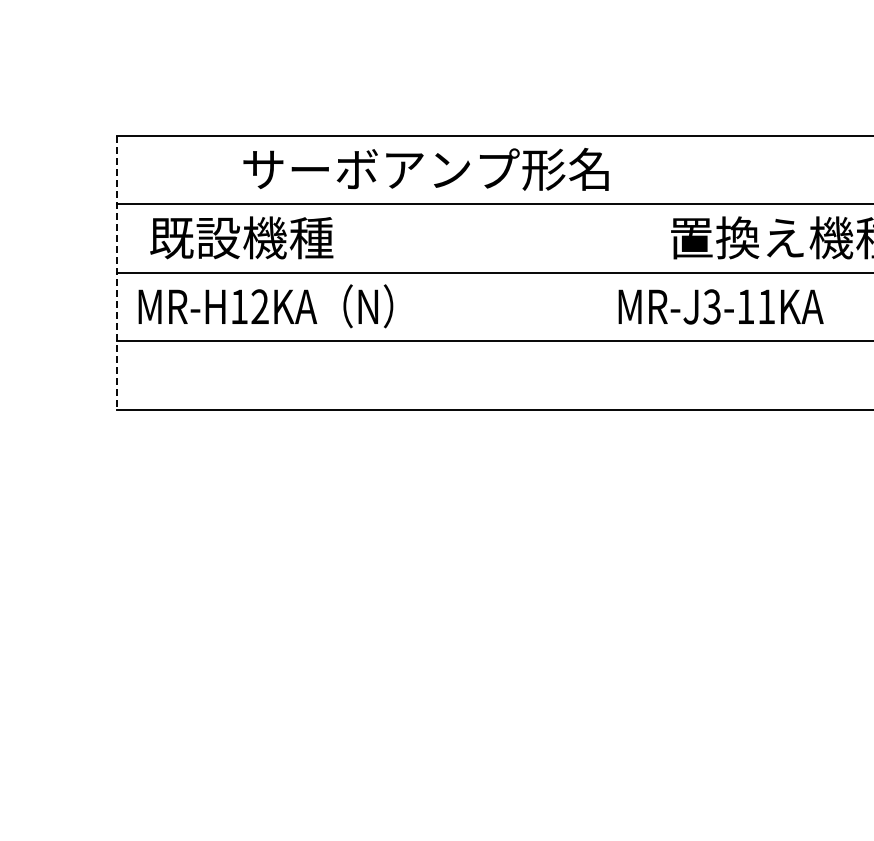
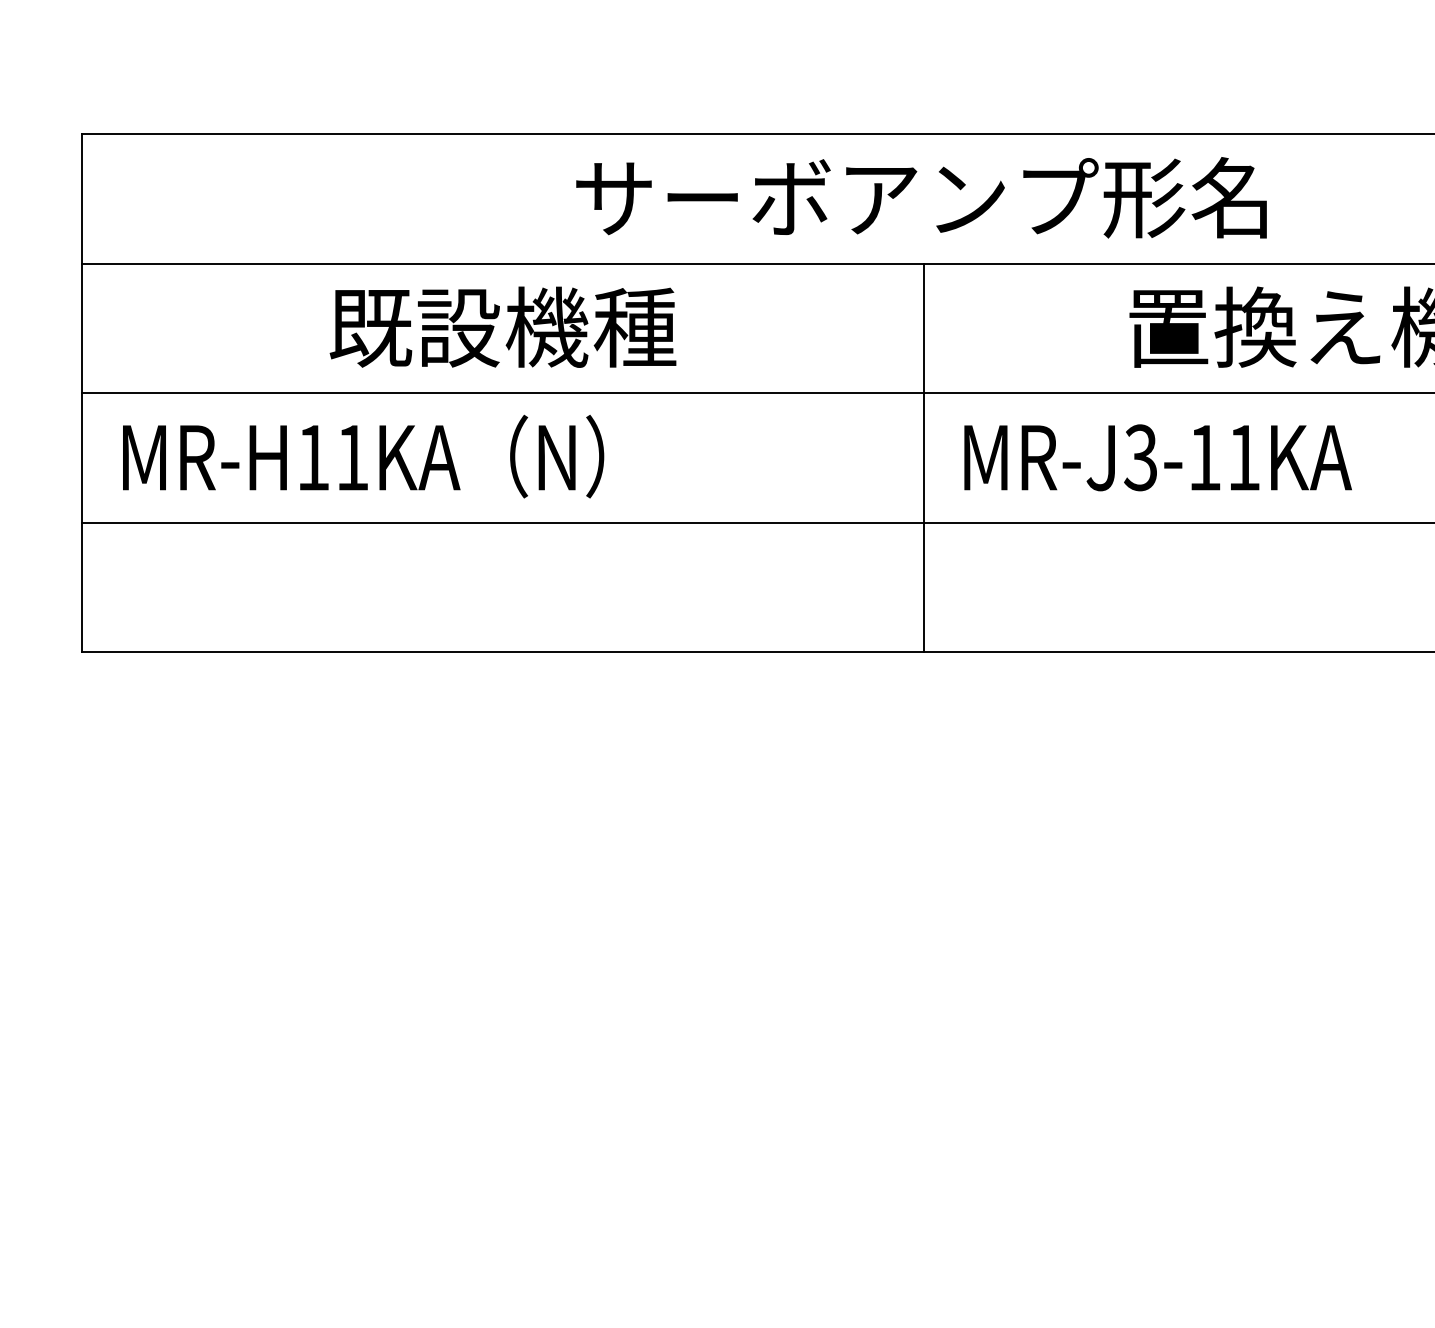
text: (425, 169) -> (920, 197), moved
text: (241, 237) -> (502, 326), moved
line: (117, 272) -> (82, 392), dashed -> solid
text: (259, 306) -> (351, 456), MR-H12KA -> MR-H11KA
line: (562, 306) -> (924, 456), added
text: (720, 306) -> (1156, 456), moved

